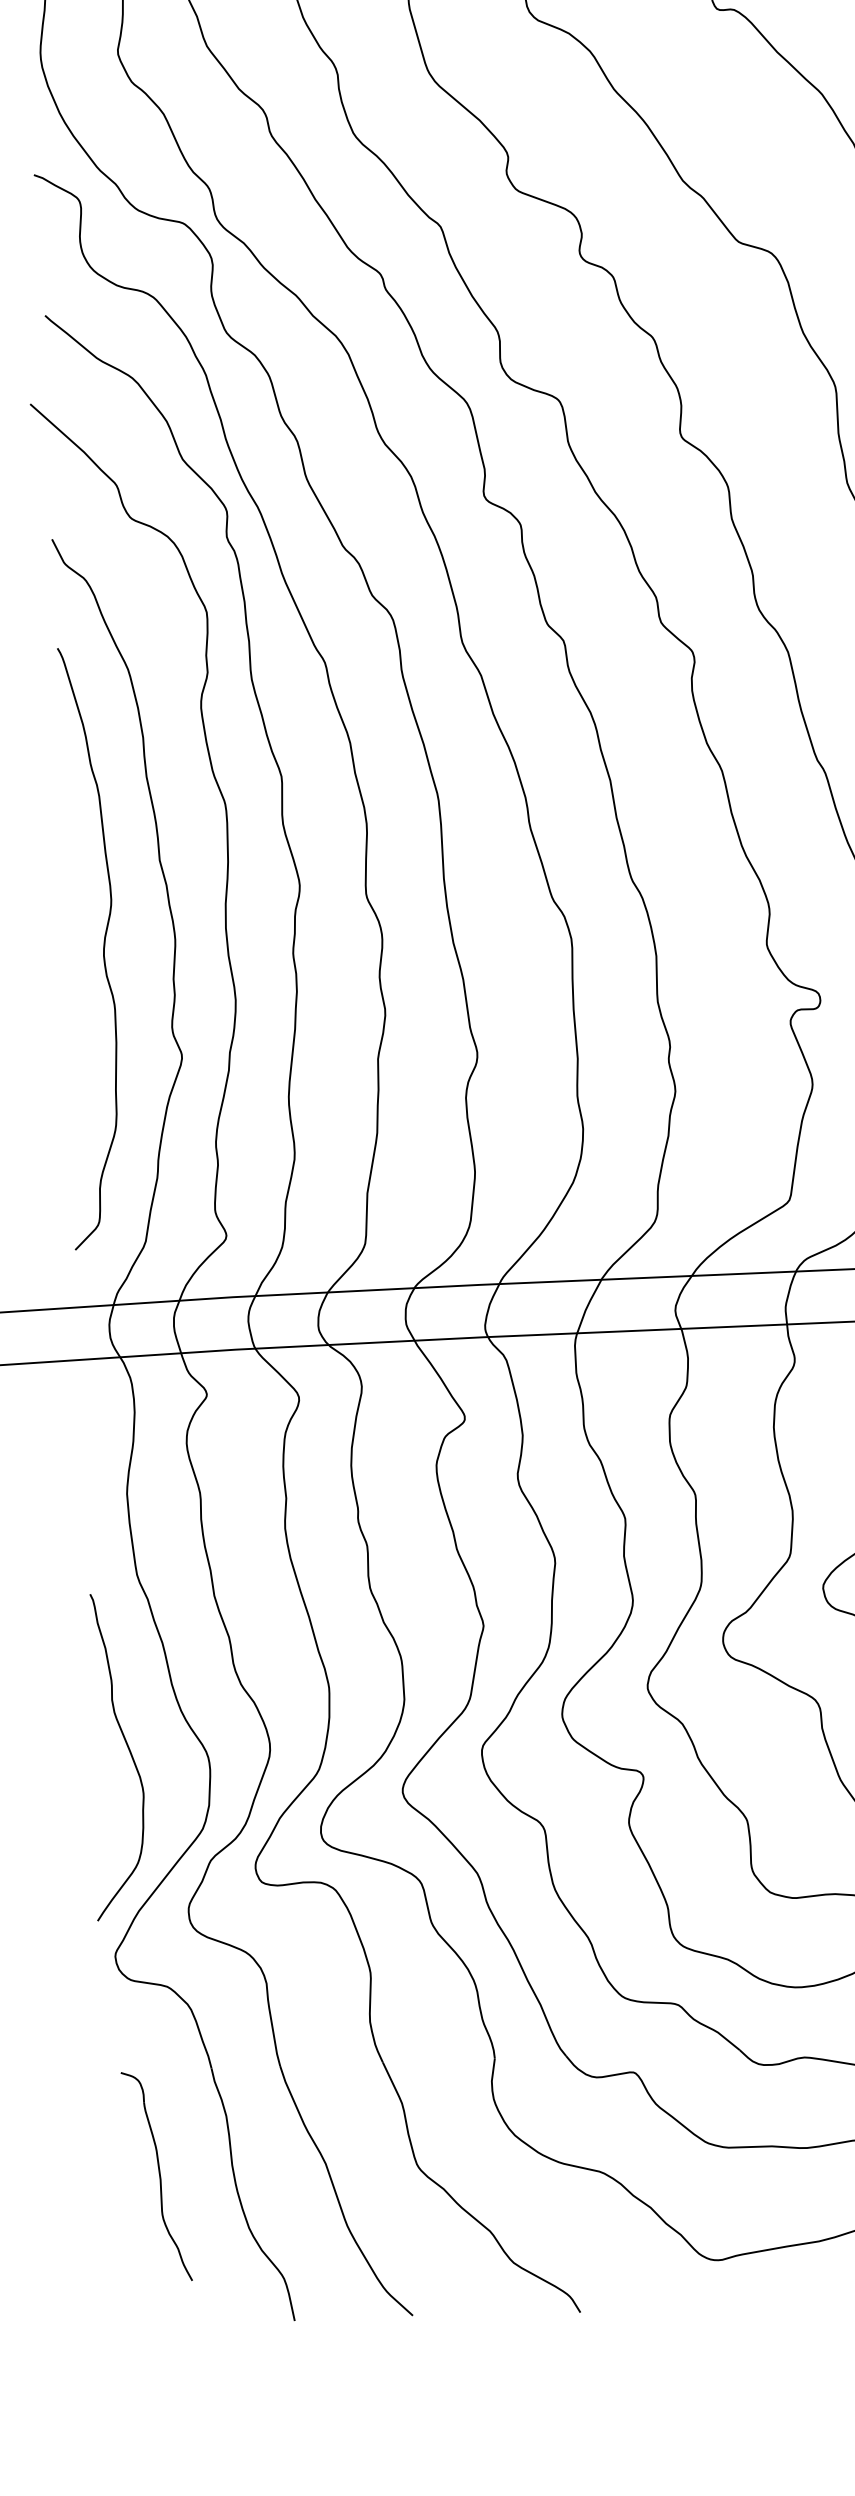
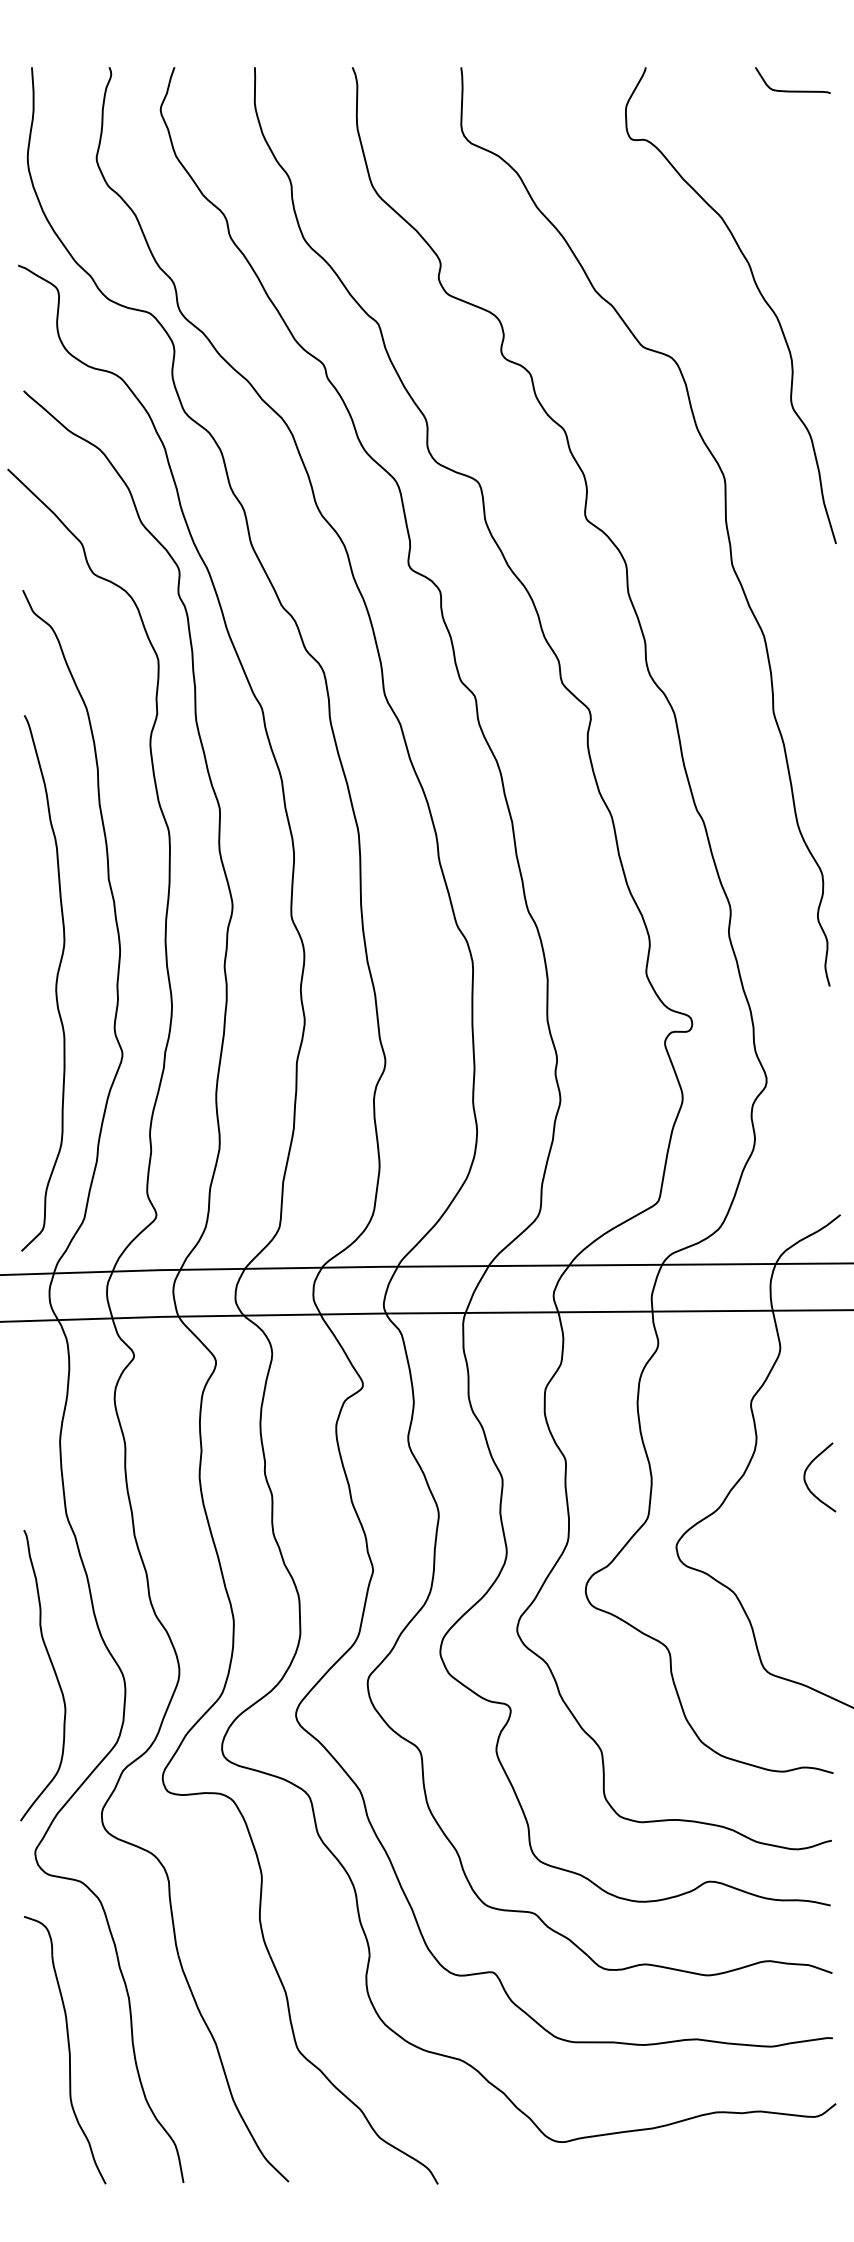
curve: (102, 948) -> (55, 983), moved
part: (157, 2176) -> (65, 2050), size x1.43

